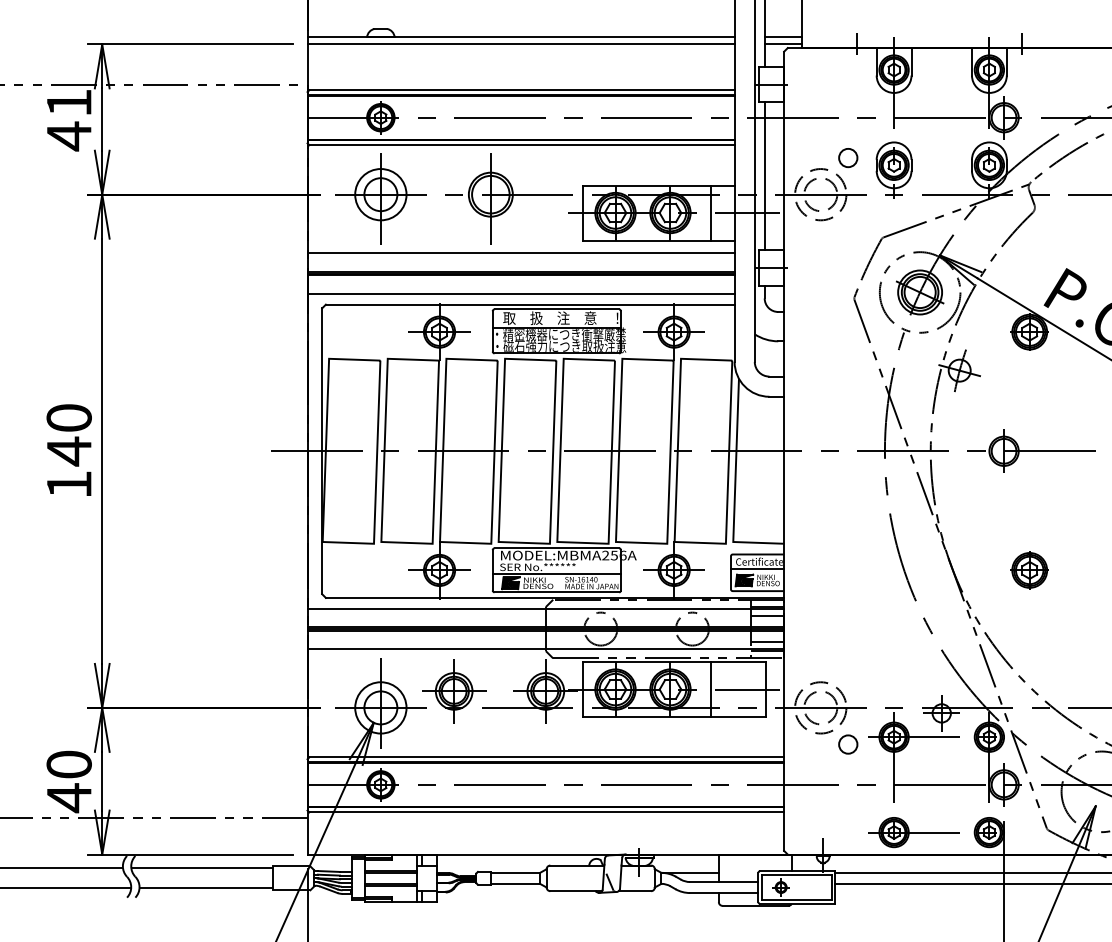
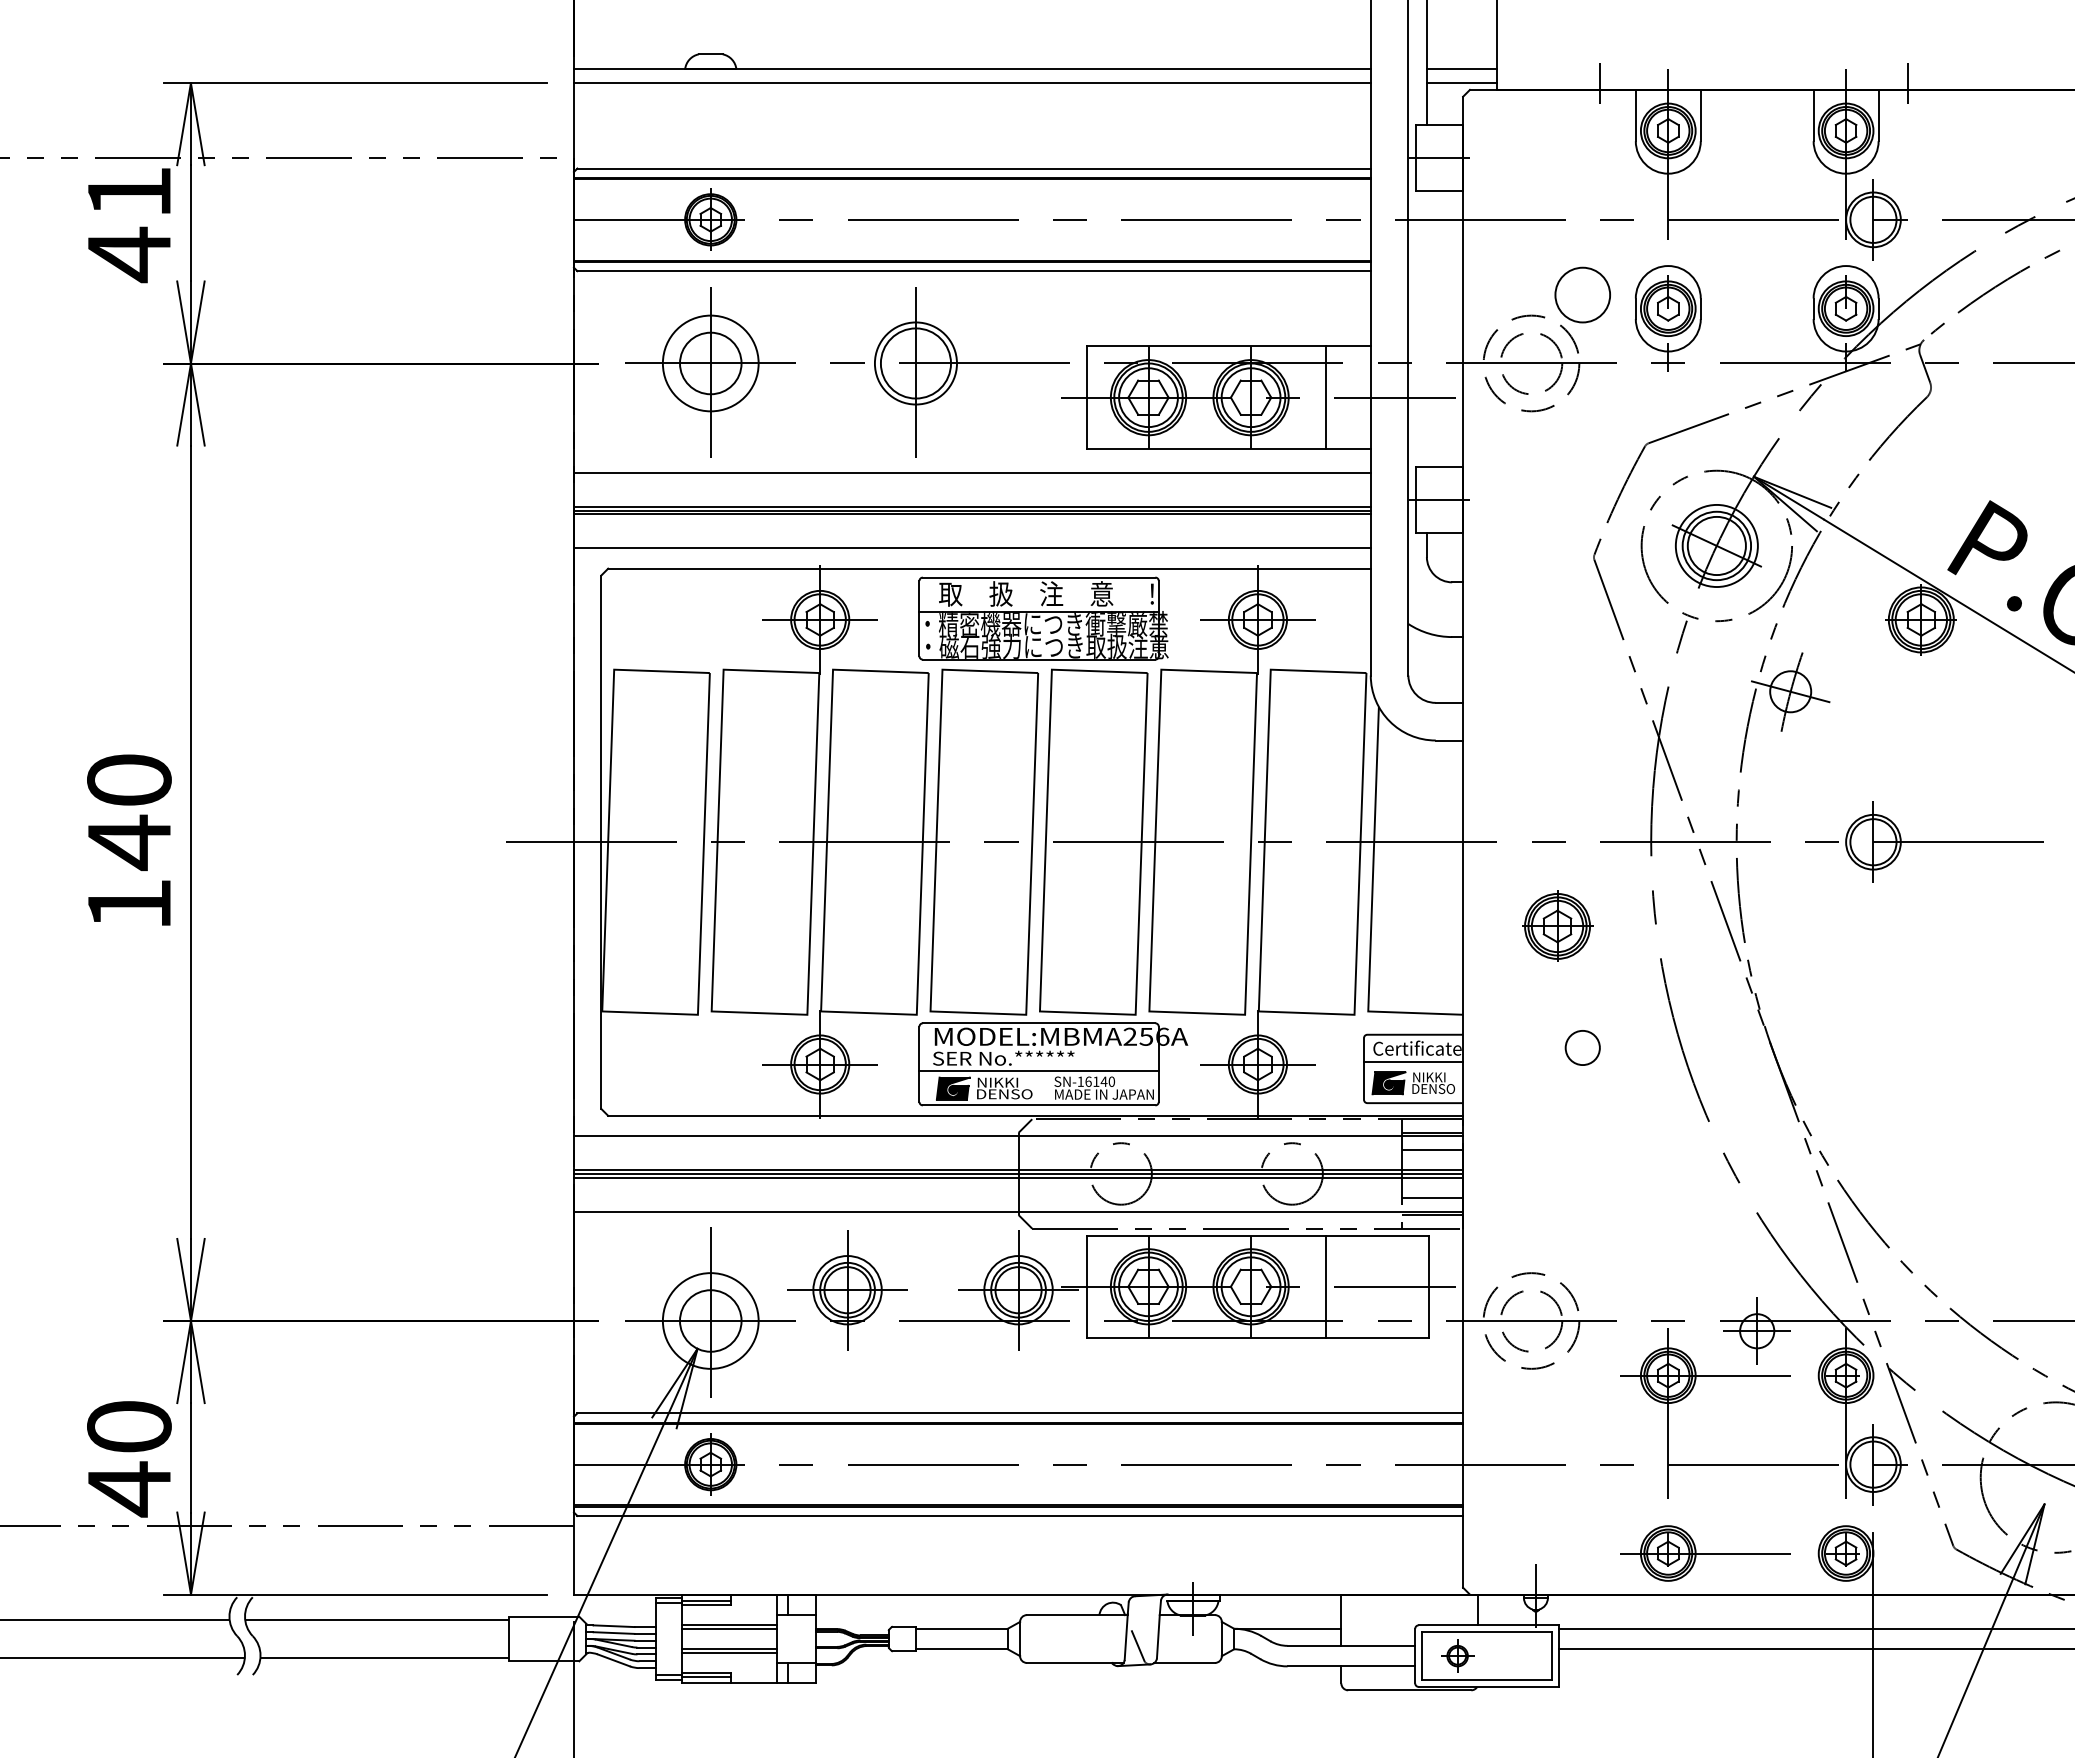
circle: (848, 157) -> (1583, 294), size x1.6
line: (764, 176) -> (1426, 329), removed
part: (1029, 570) -> (1557, 926), moved
circle: (848, 744) -> (1583, 1047), moved

